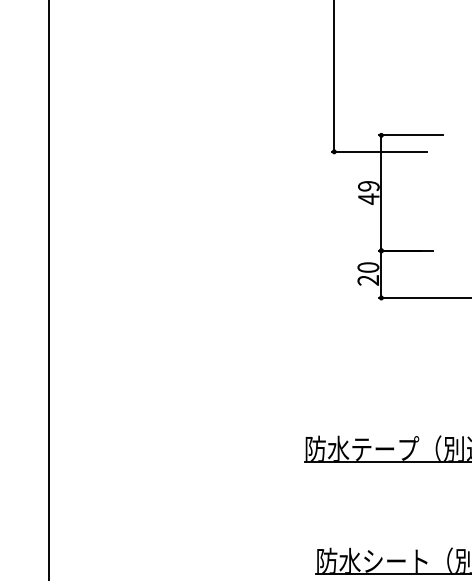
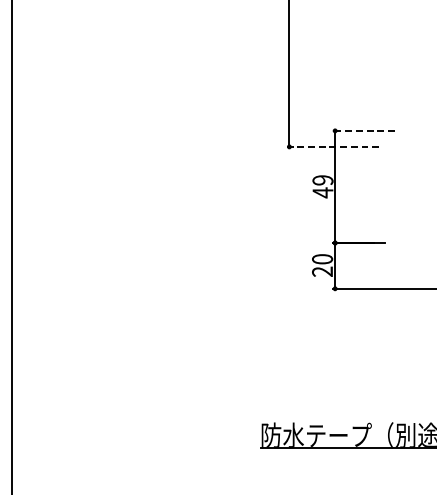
line: (410, 135) -> (363, 131), solid -> dashed
line: (378, 151) -> (332, 146), solid -> dashed

